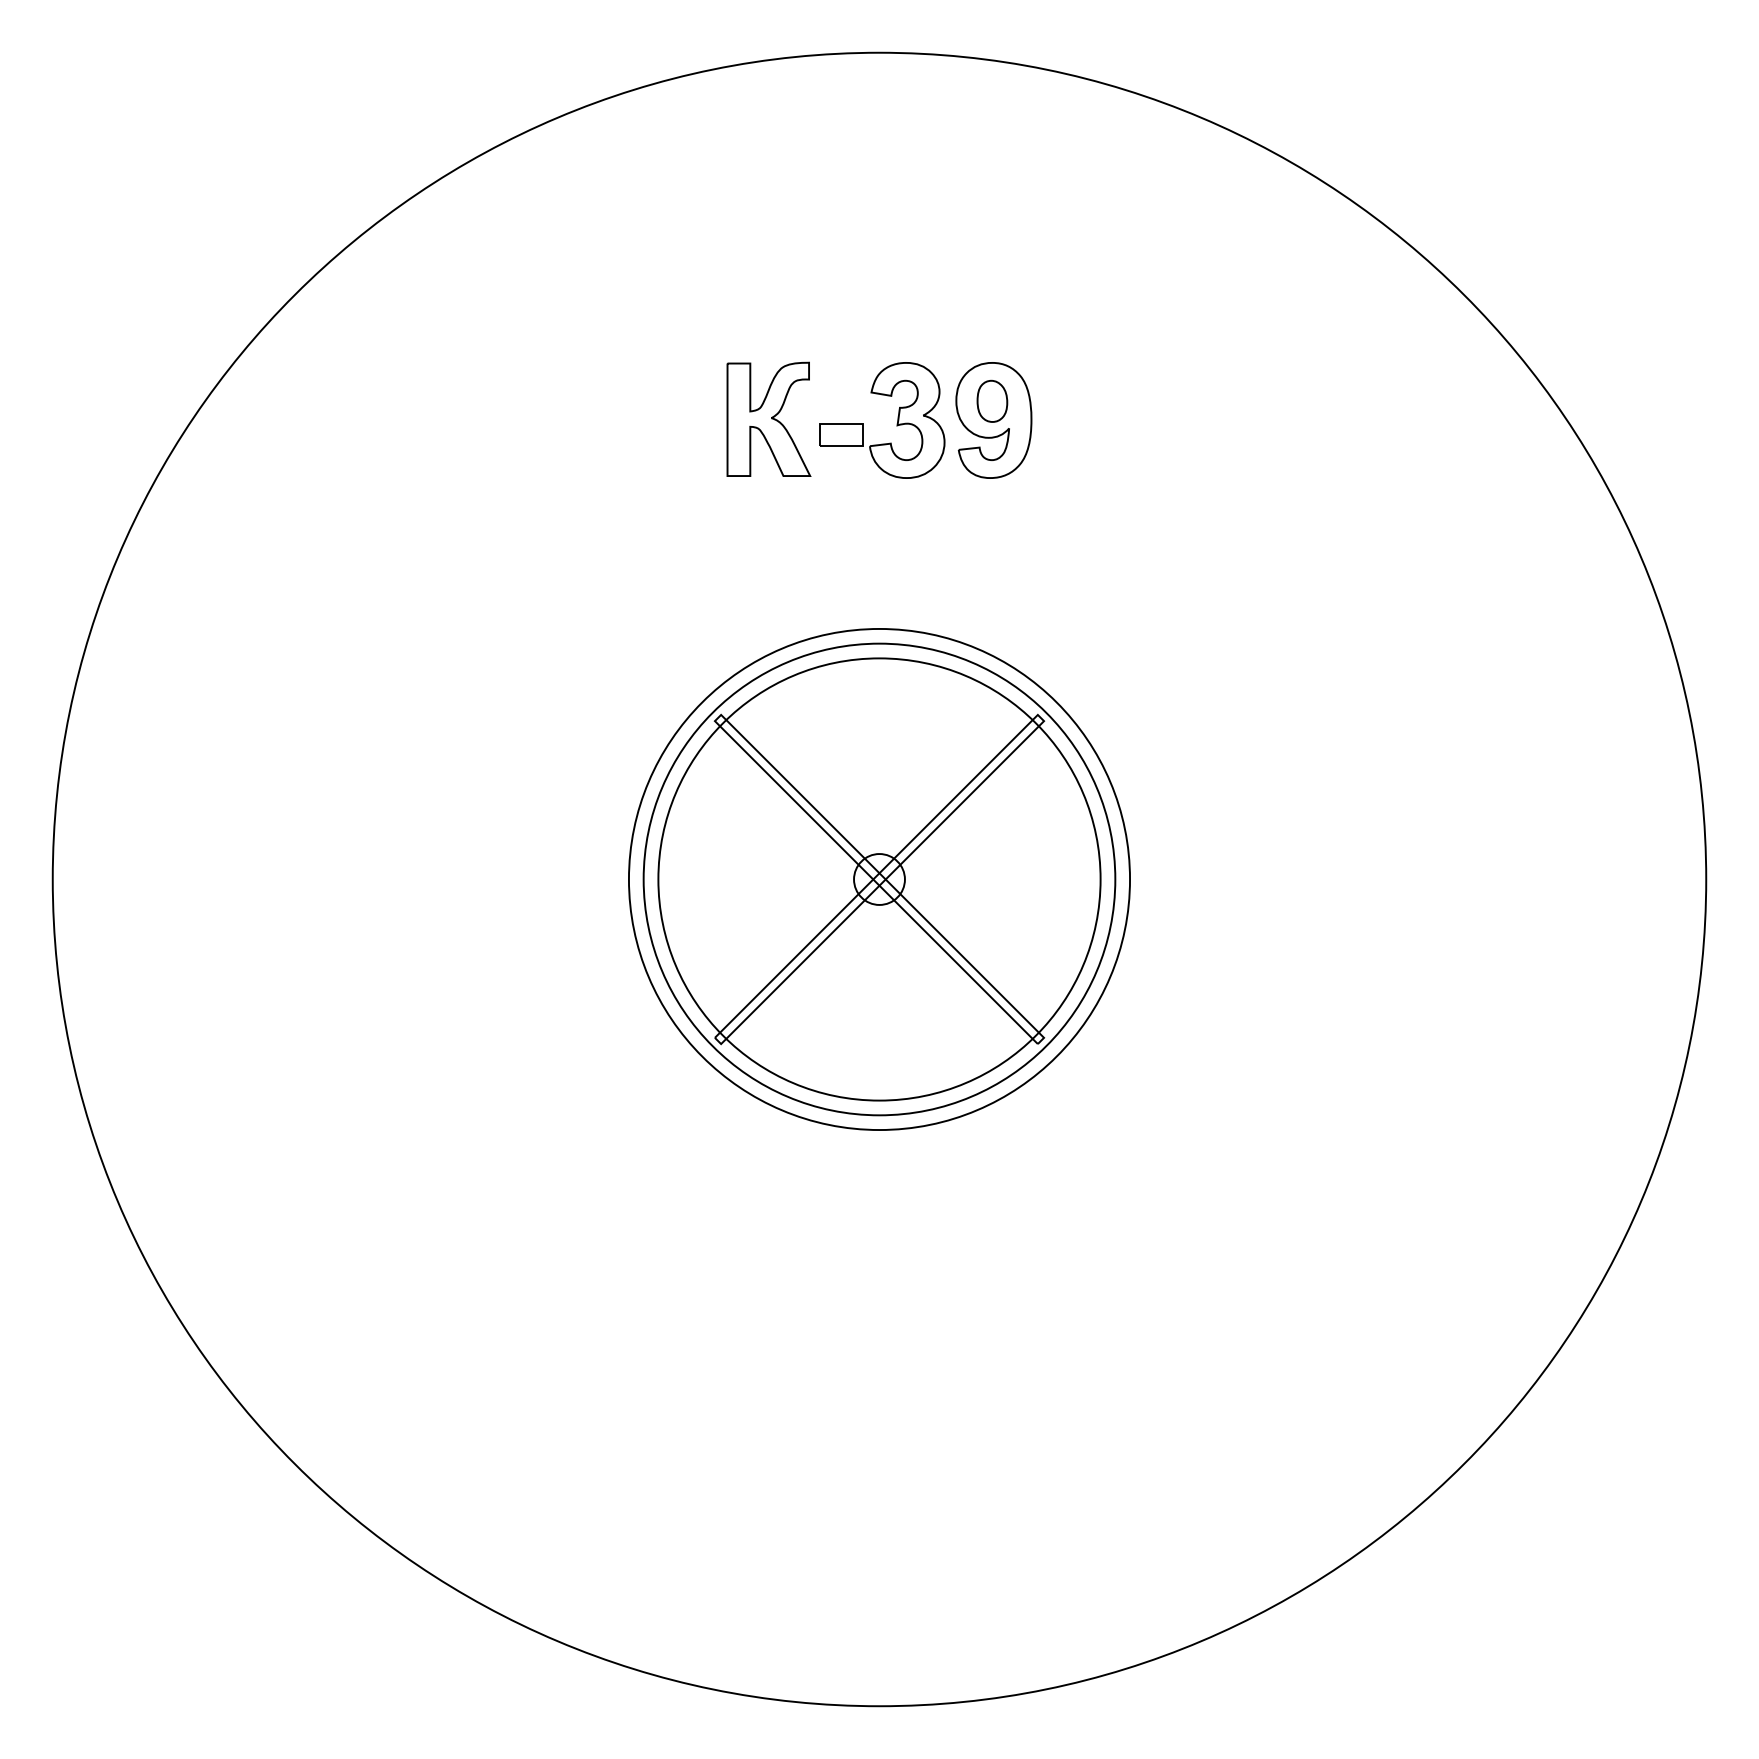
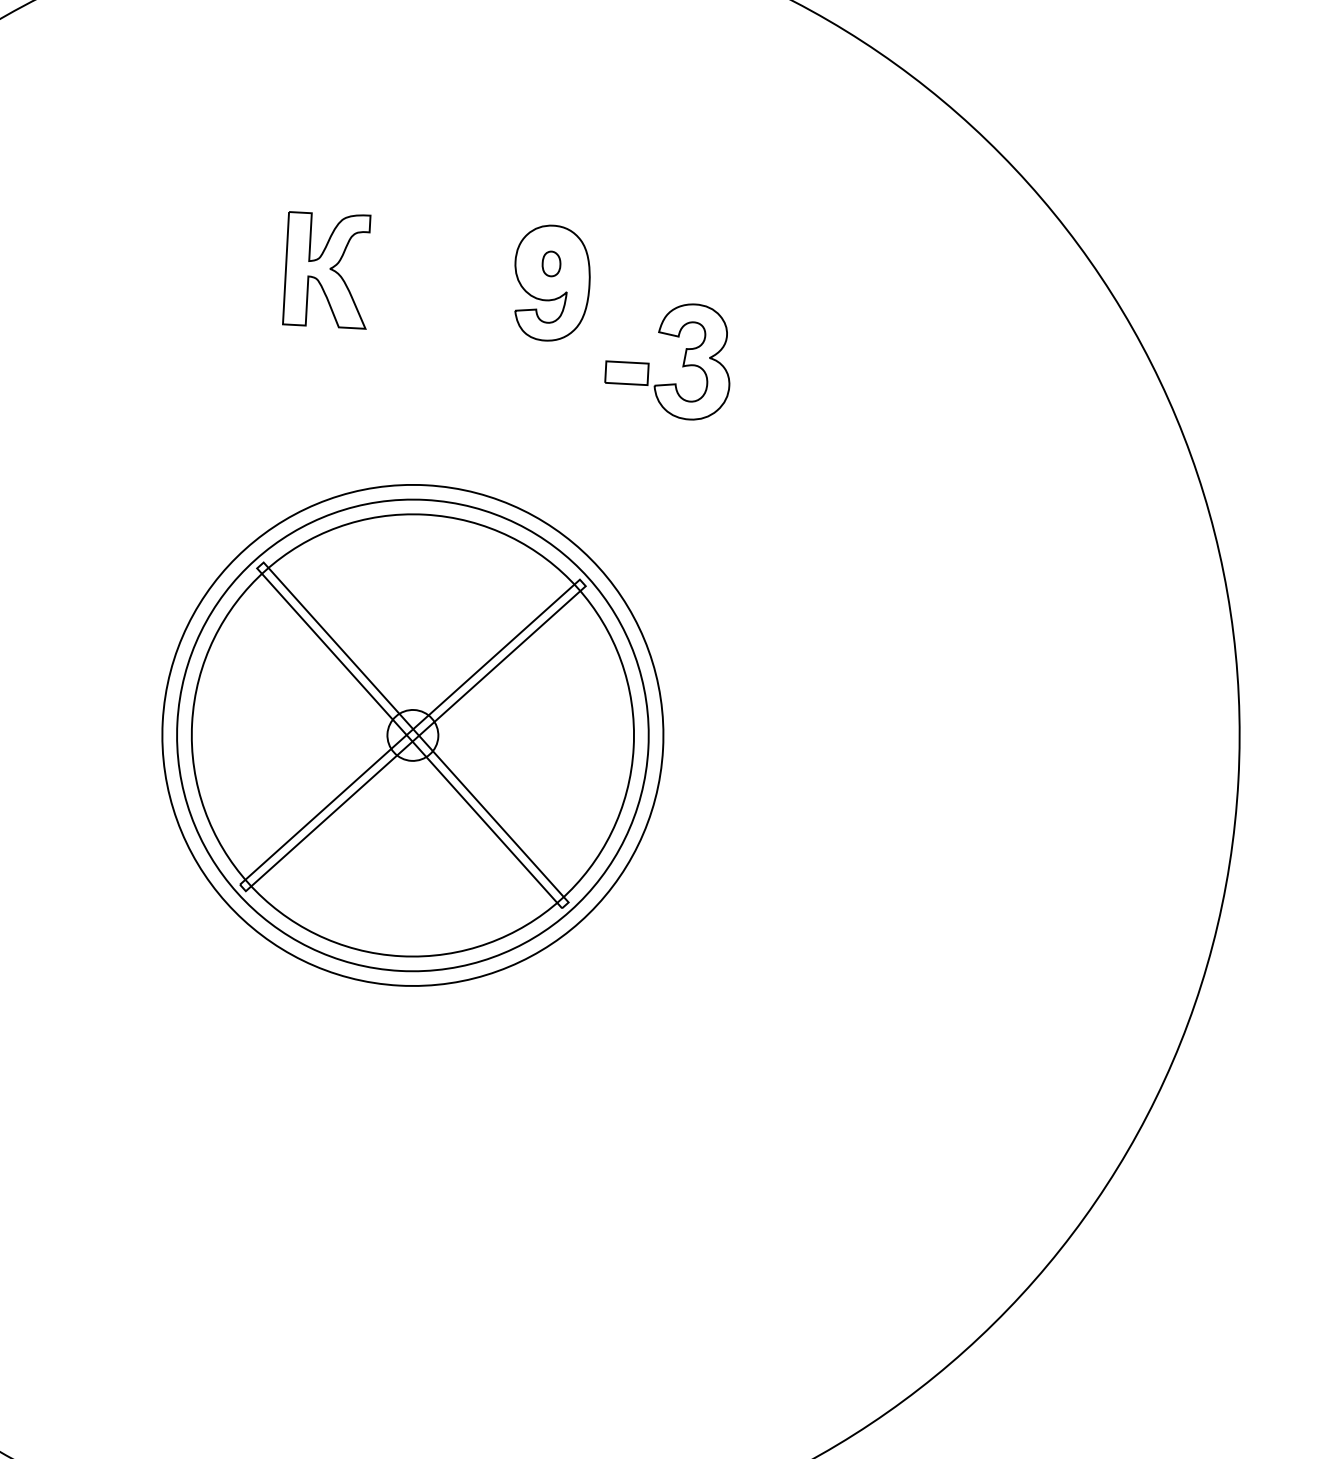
part: (992, 400) -> (551, 263), size x0.6
part: (896, 423) -> (682, 364), moved

